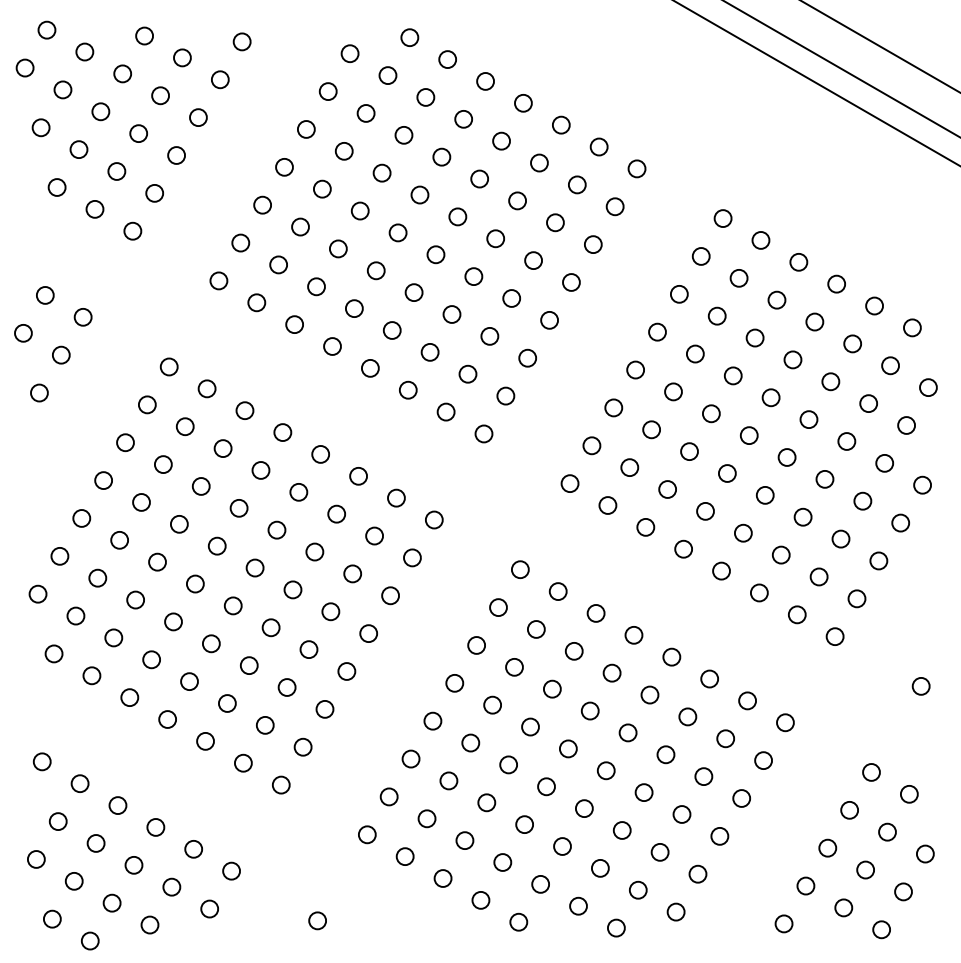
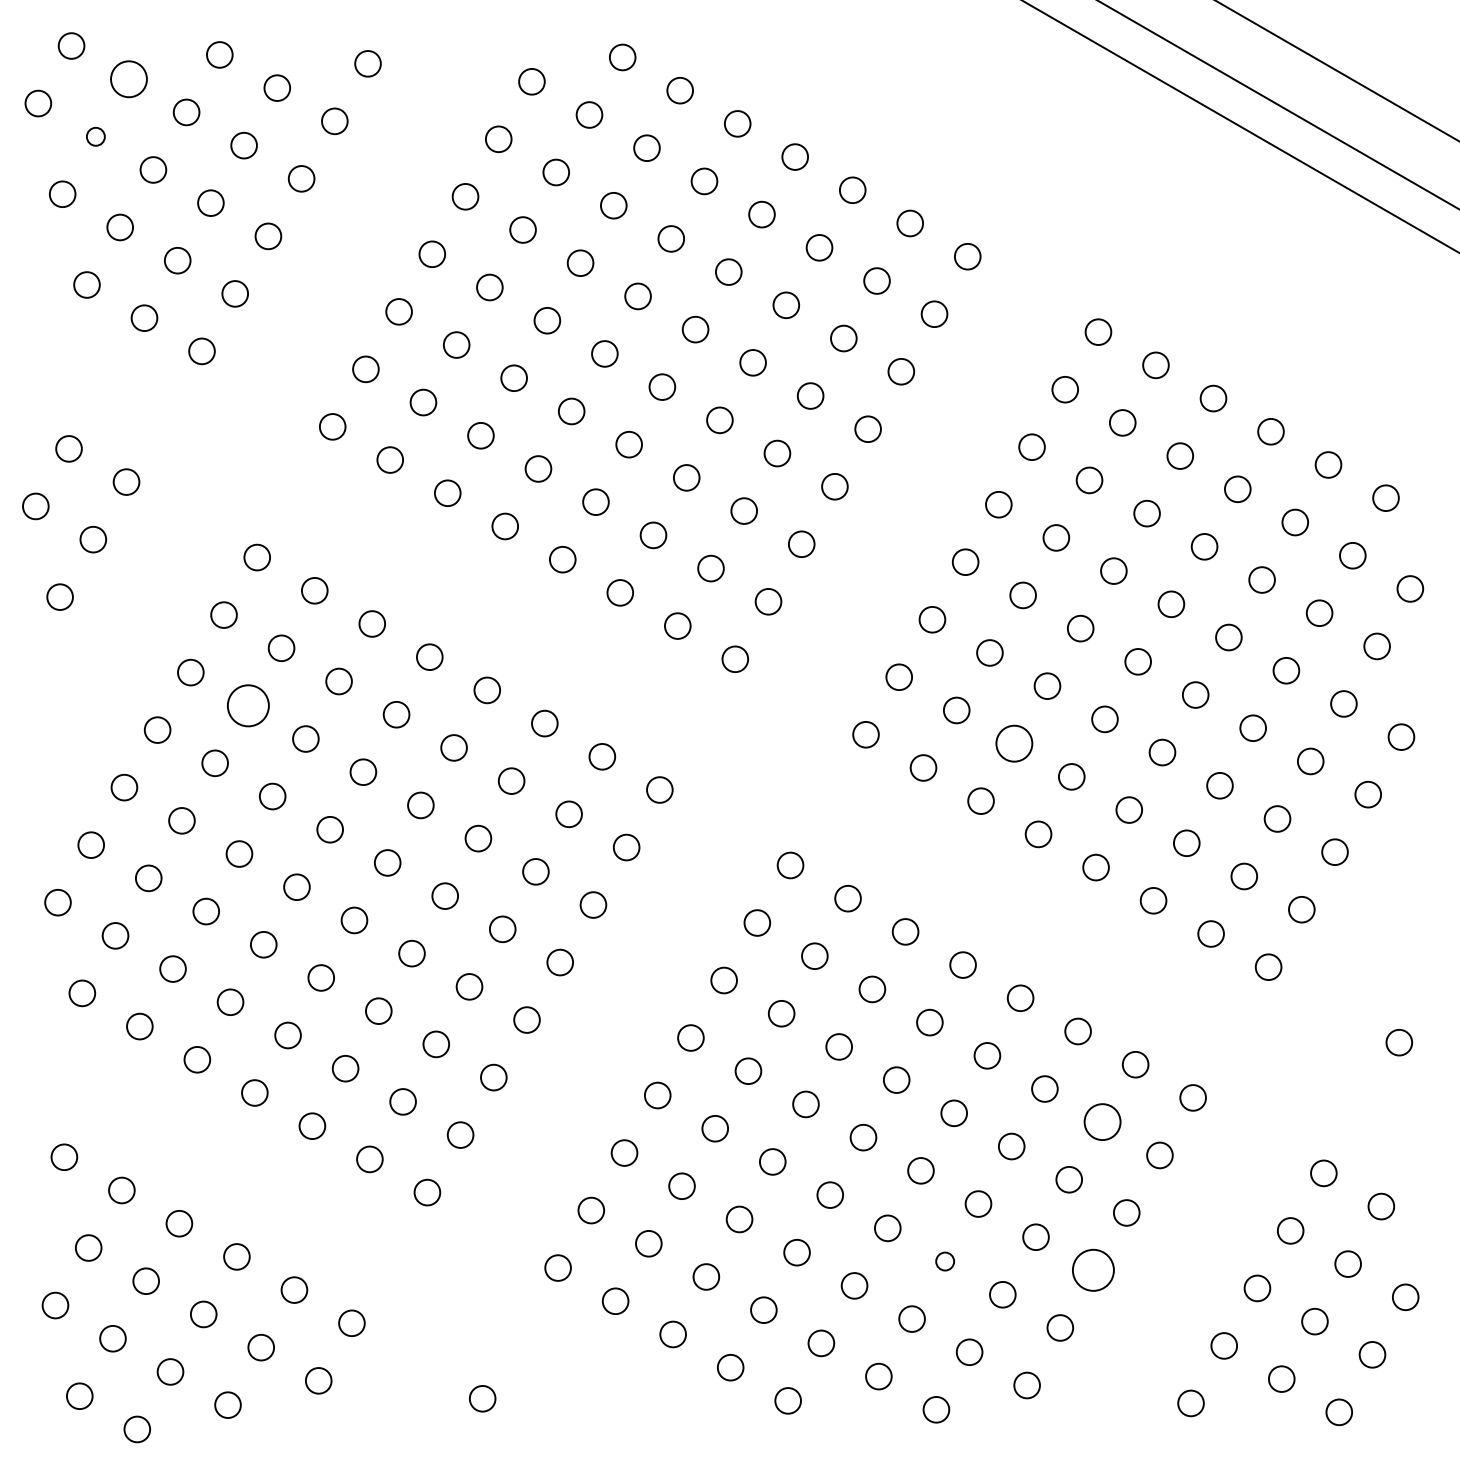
circle: (84, 51) -> (128, 78), size x1.4
circle: (62, 89) -> (95, 136), size x0.7
circle: (162, 464) -> (247, 705), size x1.6
circle: (667, 489) -> (1014, 743), size x1.4
circle: (725, 738) -> (1102, 1121), size x1.4
circle: (621, 830) -> (944, 1261), size x0.7
circle: (719, 836) -> (1092, 1270), size x1.6

